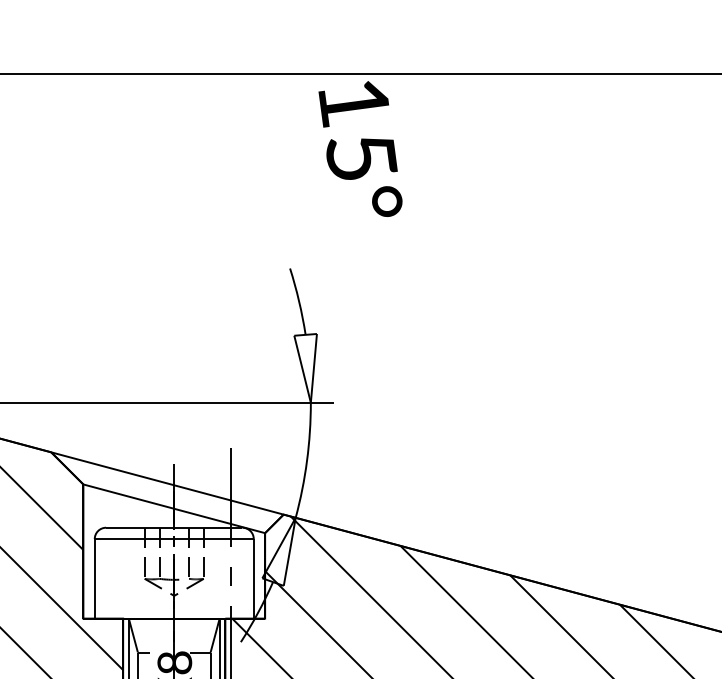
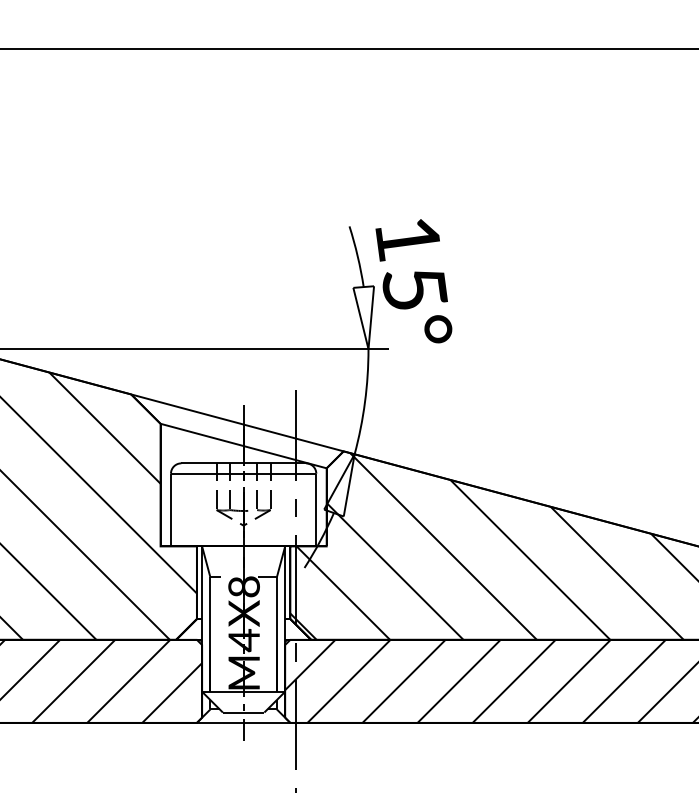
text: (360, 149) -> (413, 281), moved

